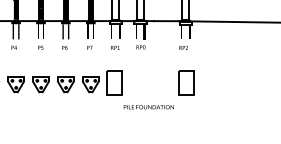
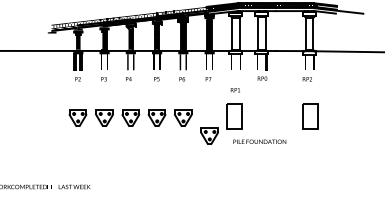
text: (114, 48) -> (234, 90), moved
part: (90, 84) -> (209, 135), moved
text: (148, 106) -> (259, 141), moved

